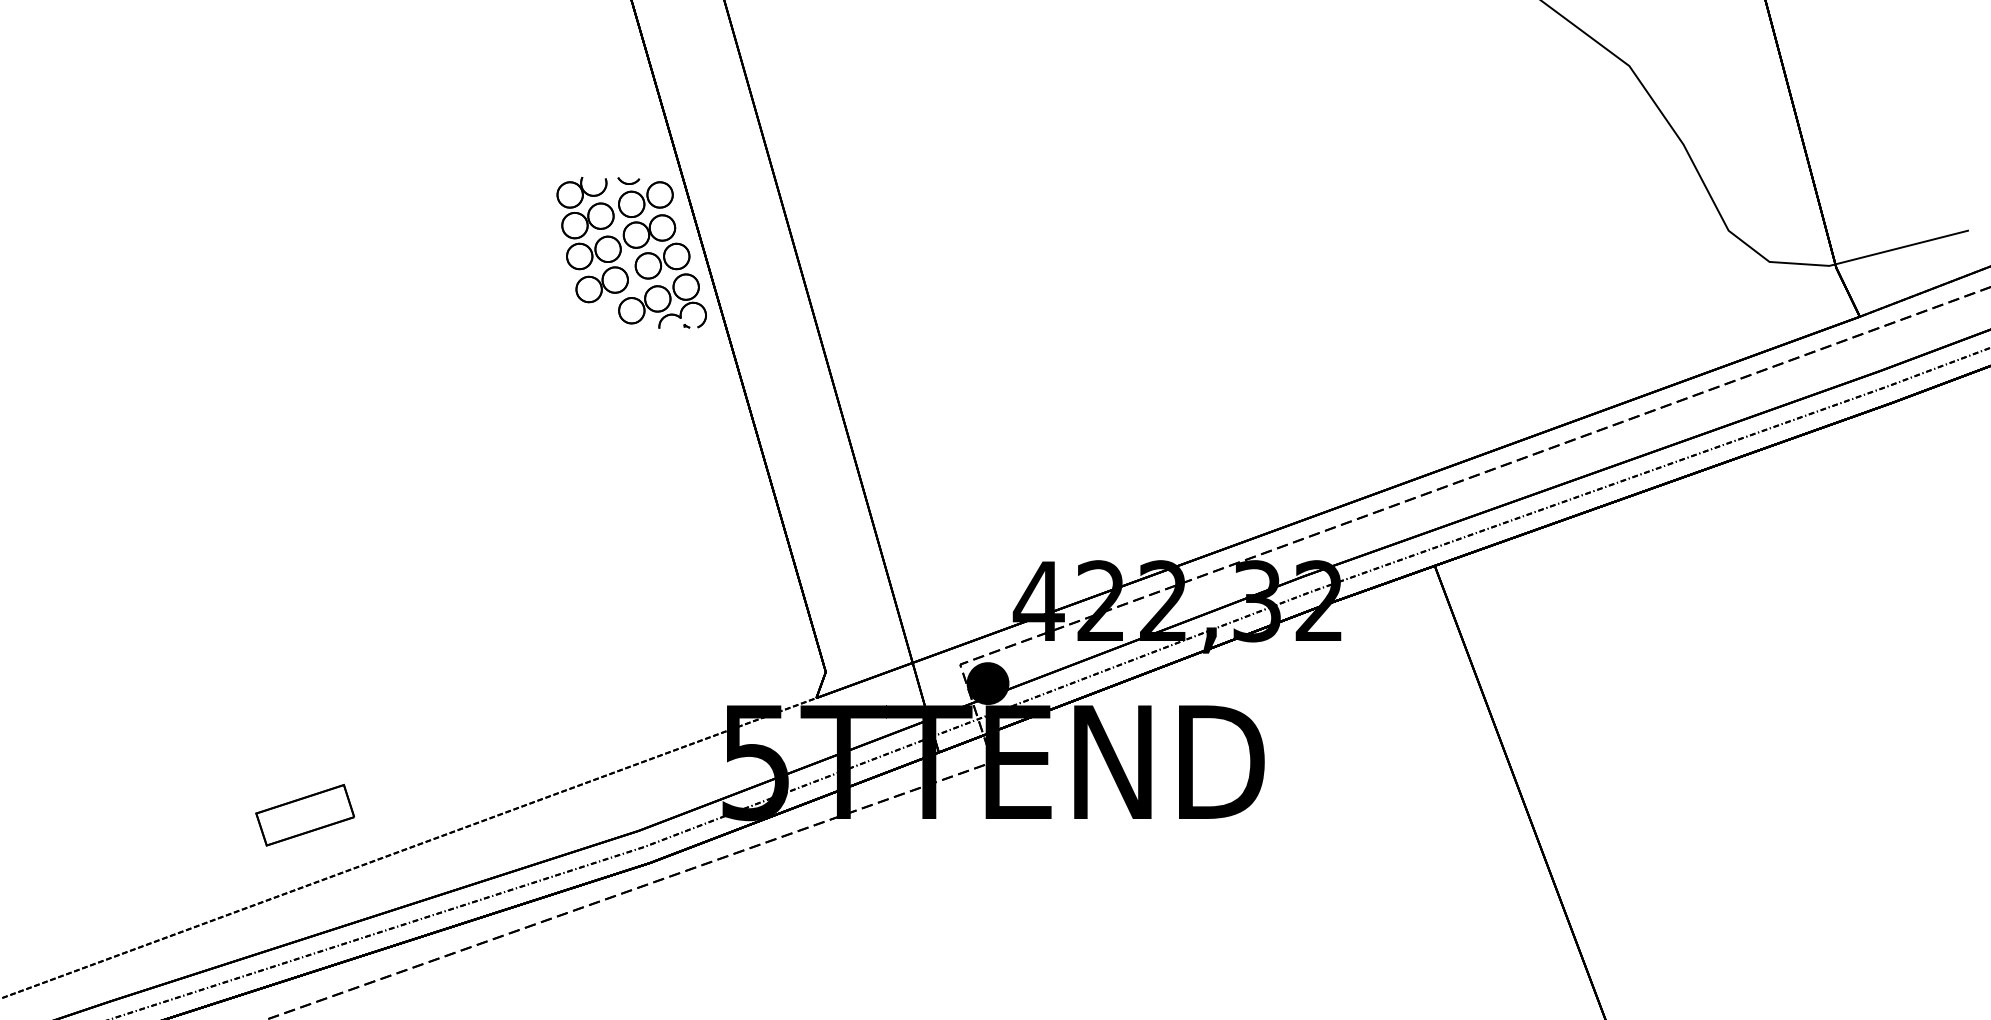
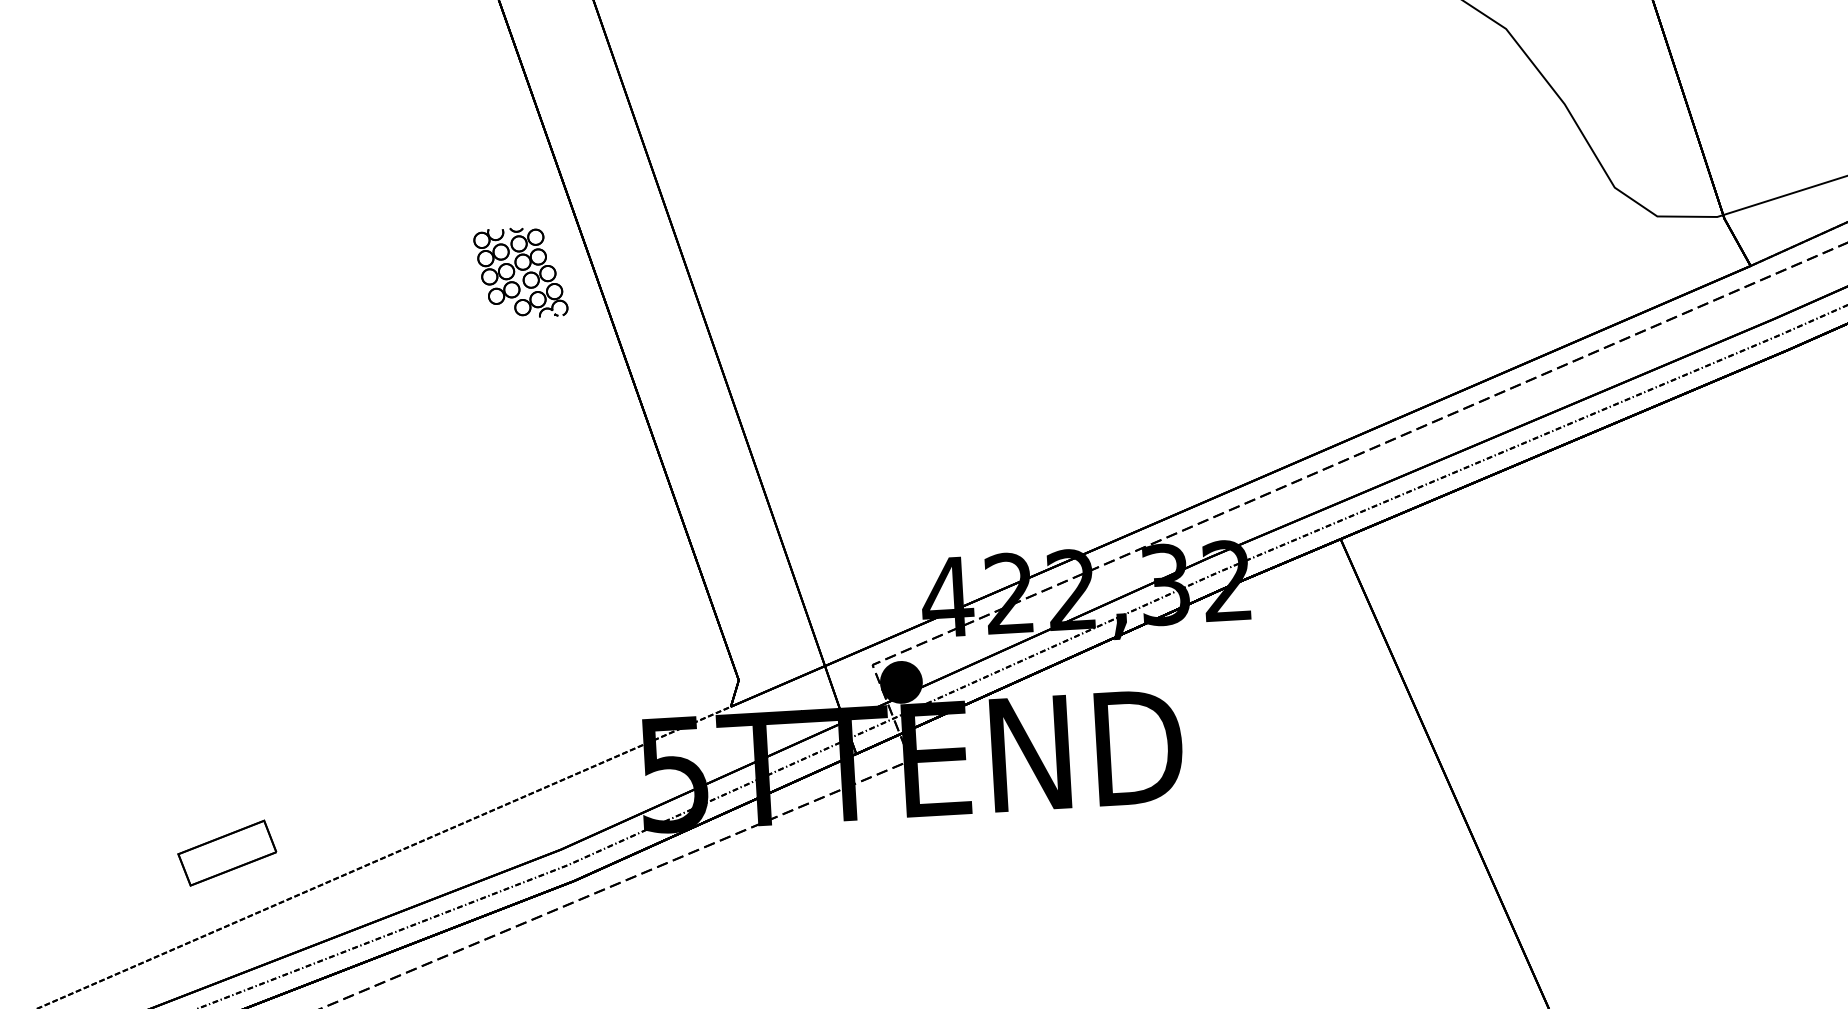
part: (631, 252) -> (520, 272), size x0.6

